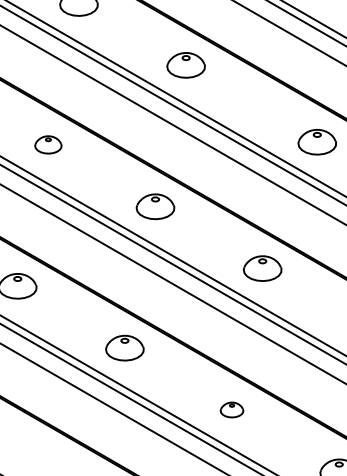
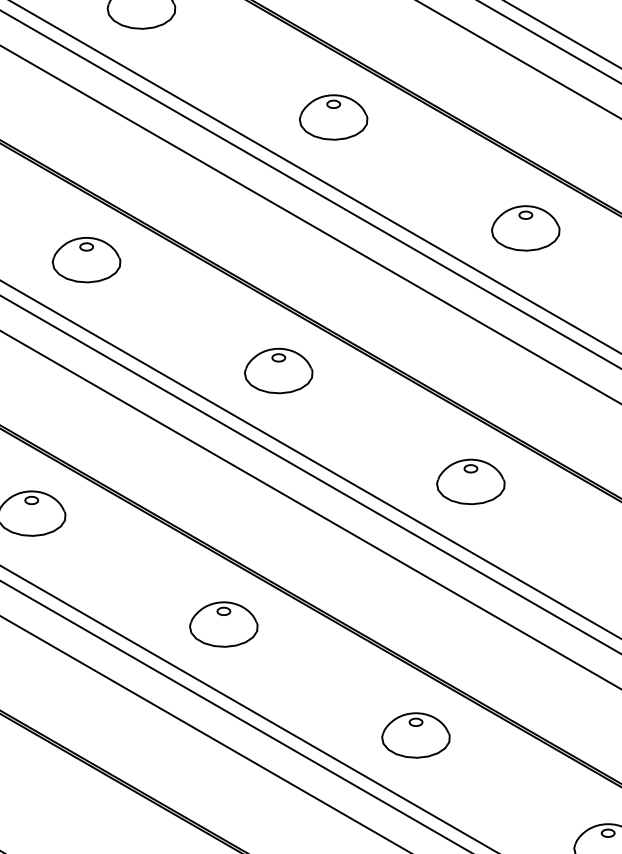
part: (316, 142) -> (524, 228), moved
part: (48, 144) -> (86, 259), size x1.43
part: (231, 409) -> (414, 734), size x1.67

